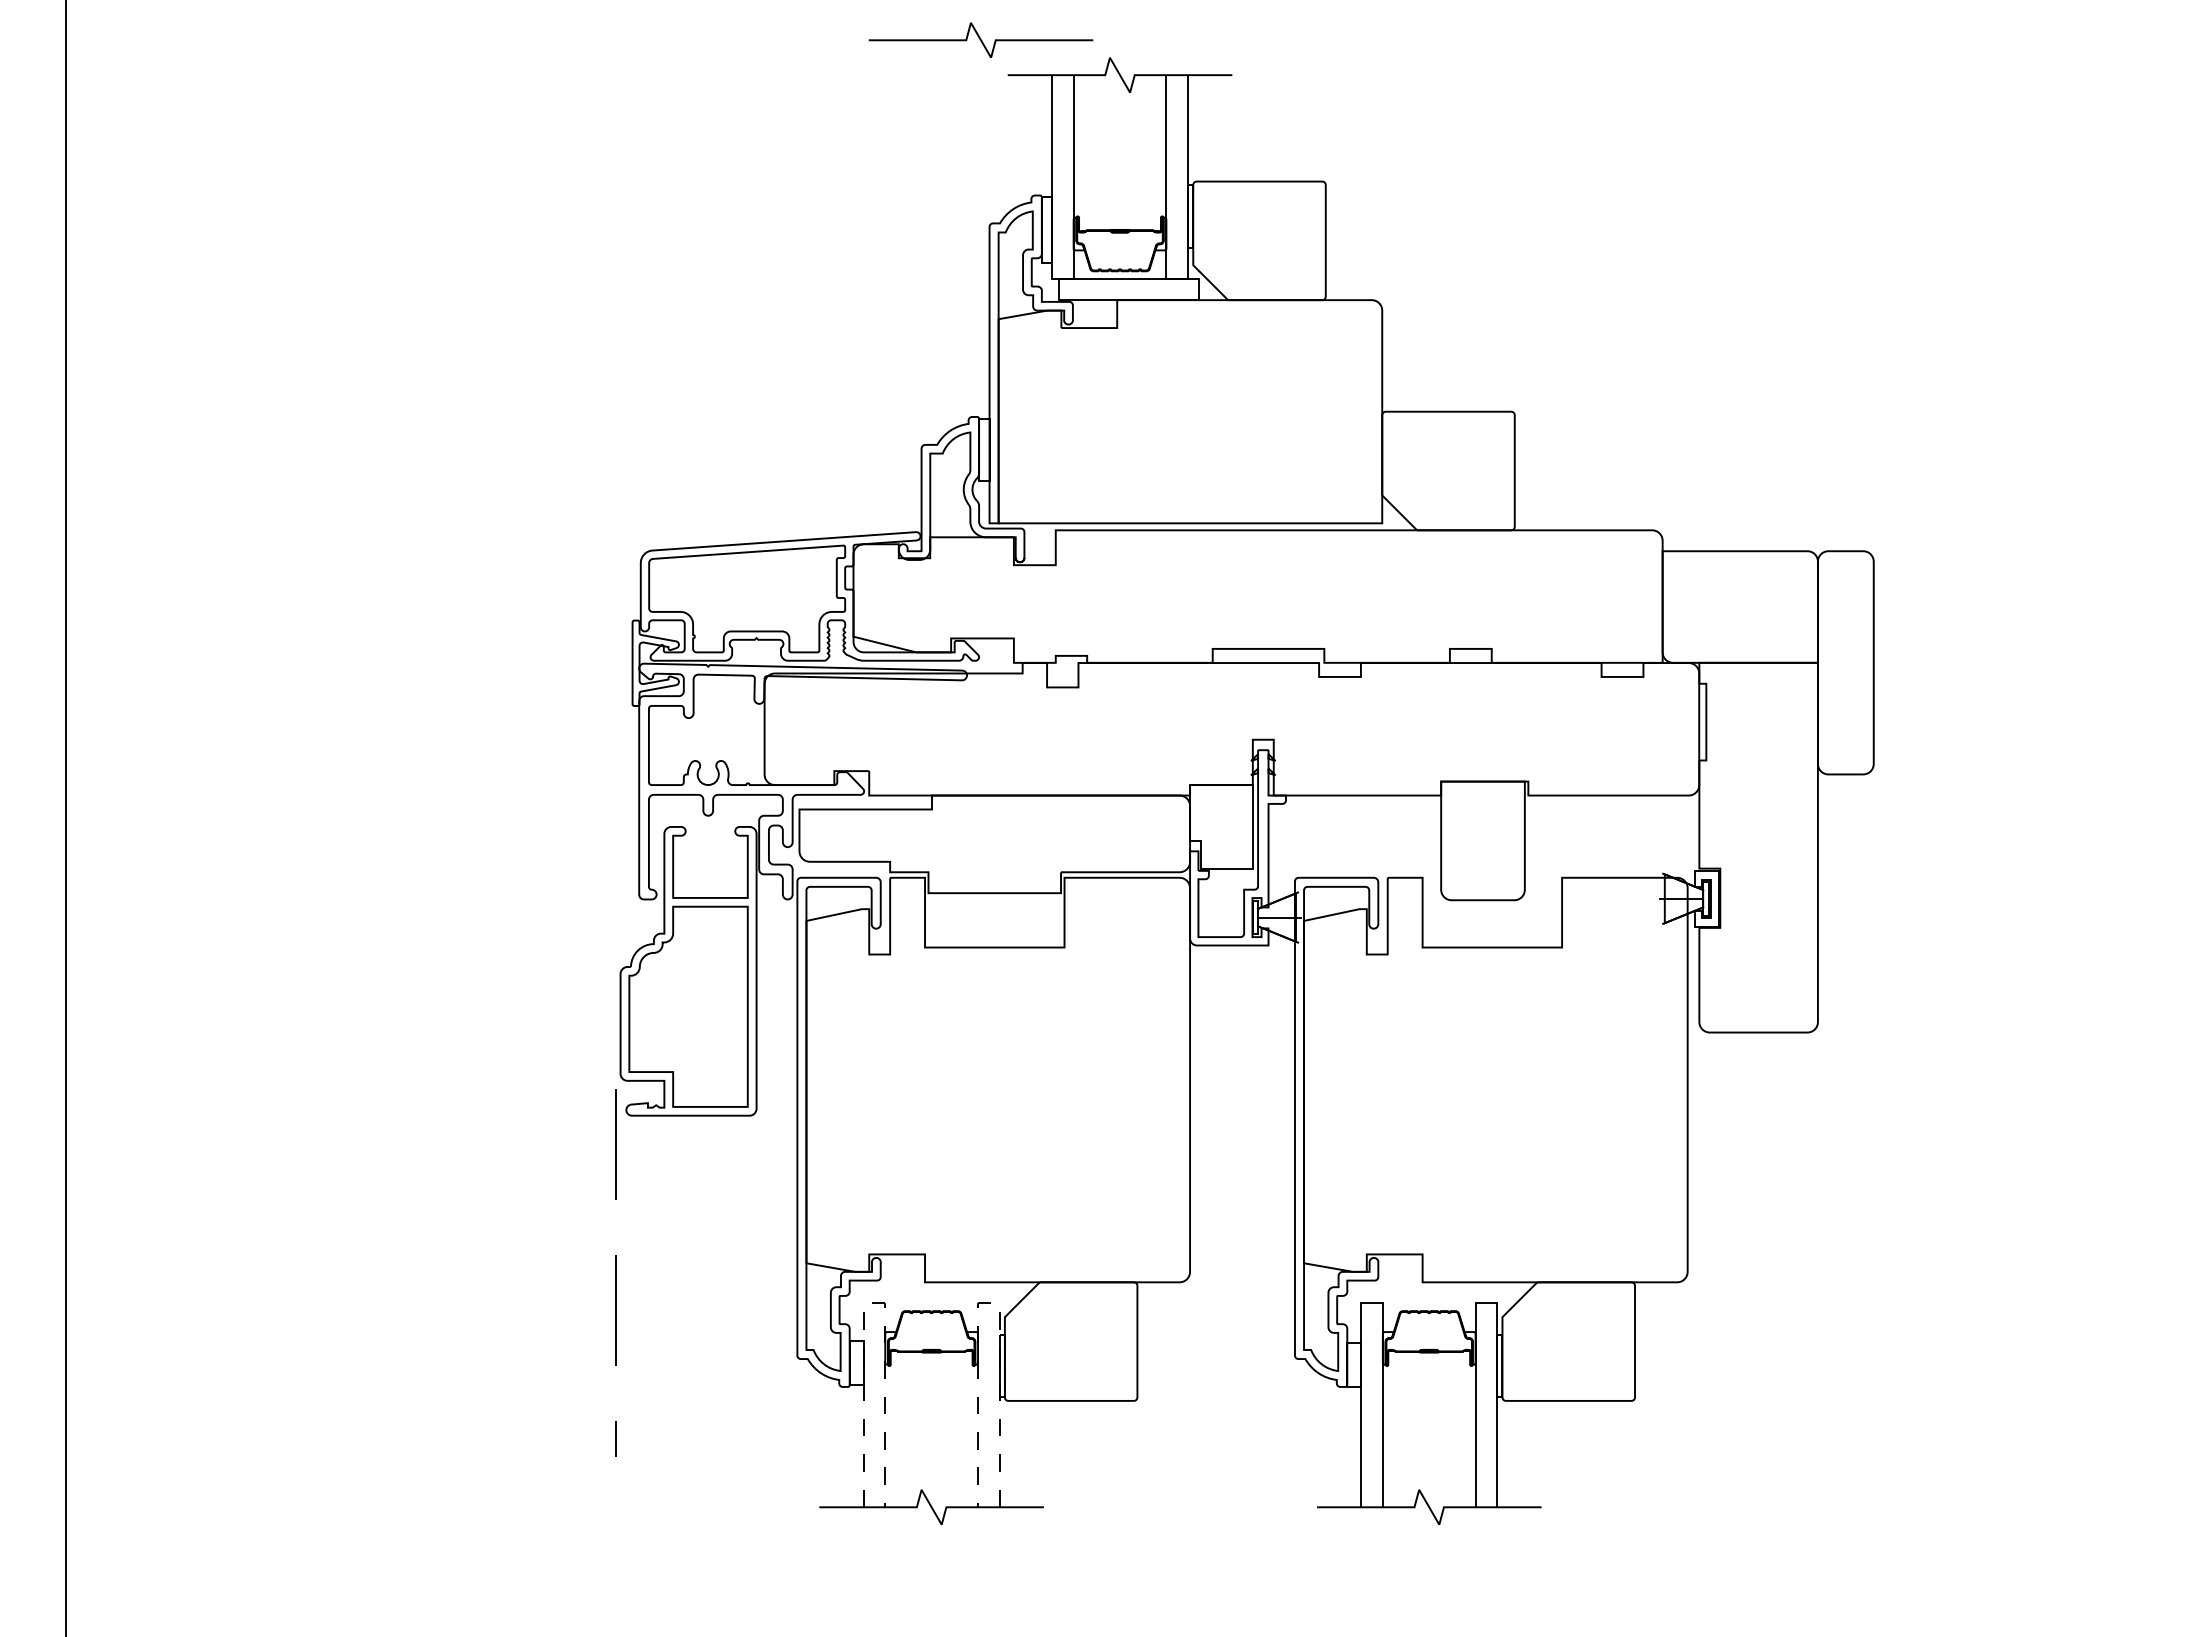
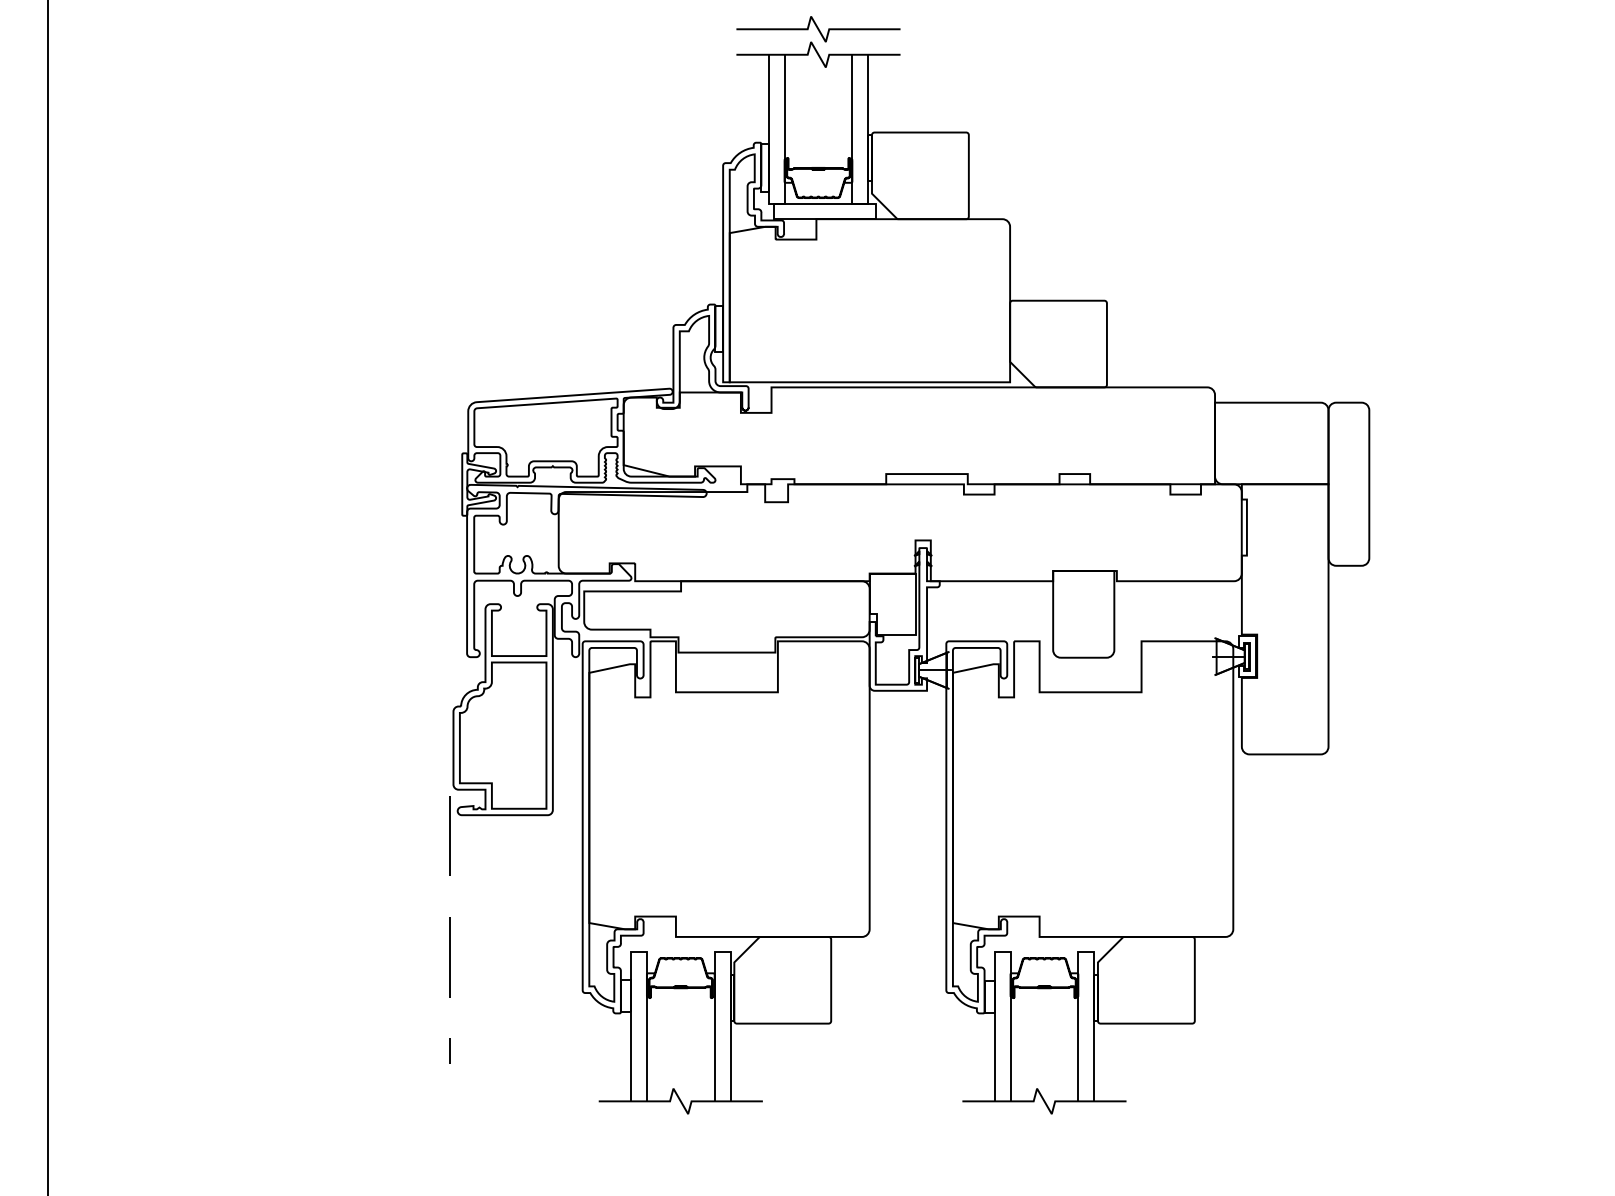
curve: (980, 40) -> (818, 29), moved
line: (874, 1303) -> (639, 952), dashed -> solid
line: (988, 1303) -> (722, 952), dashed -> solid

